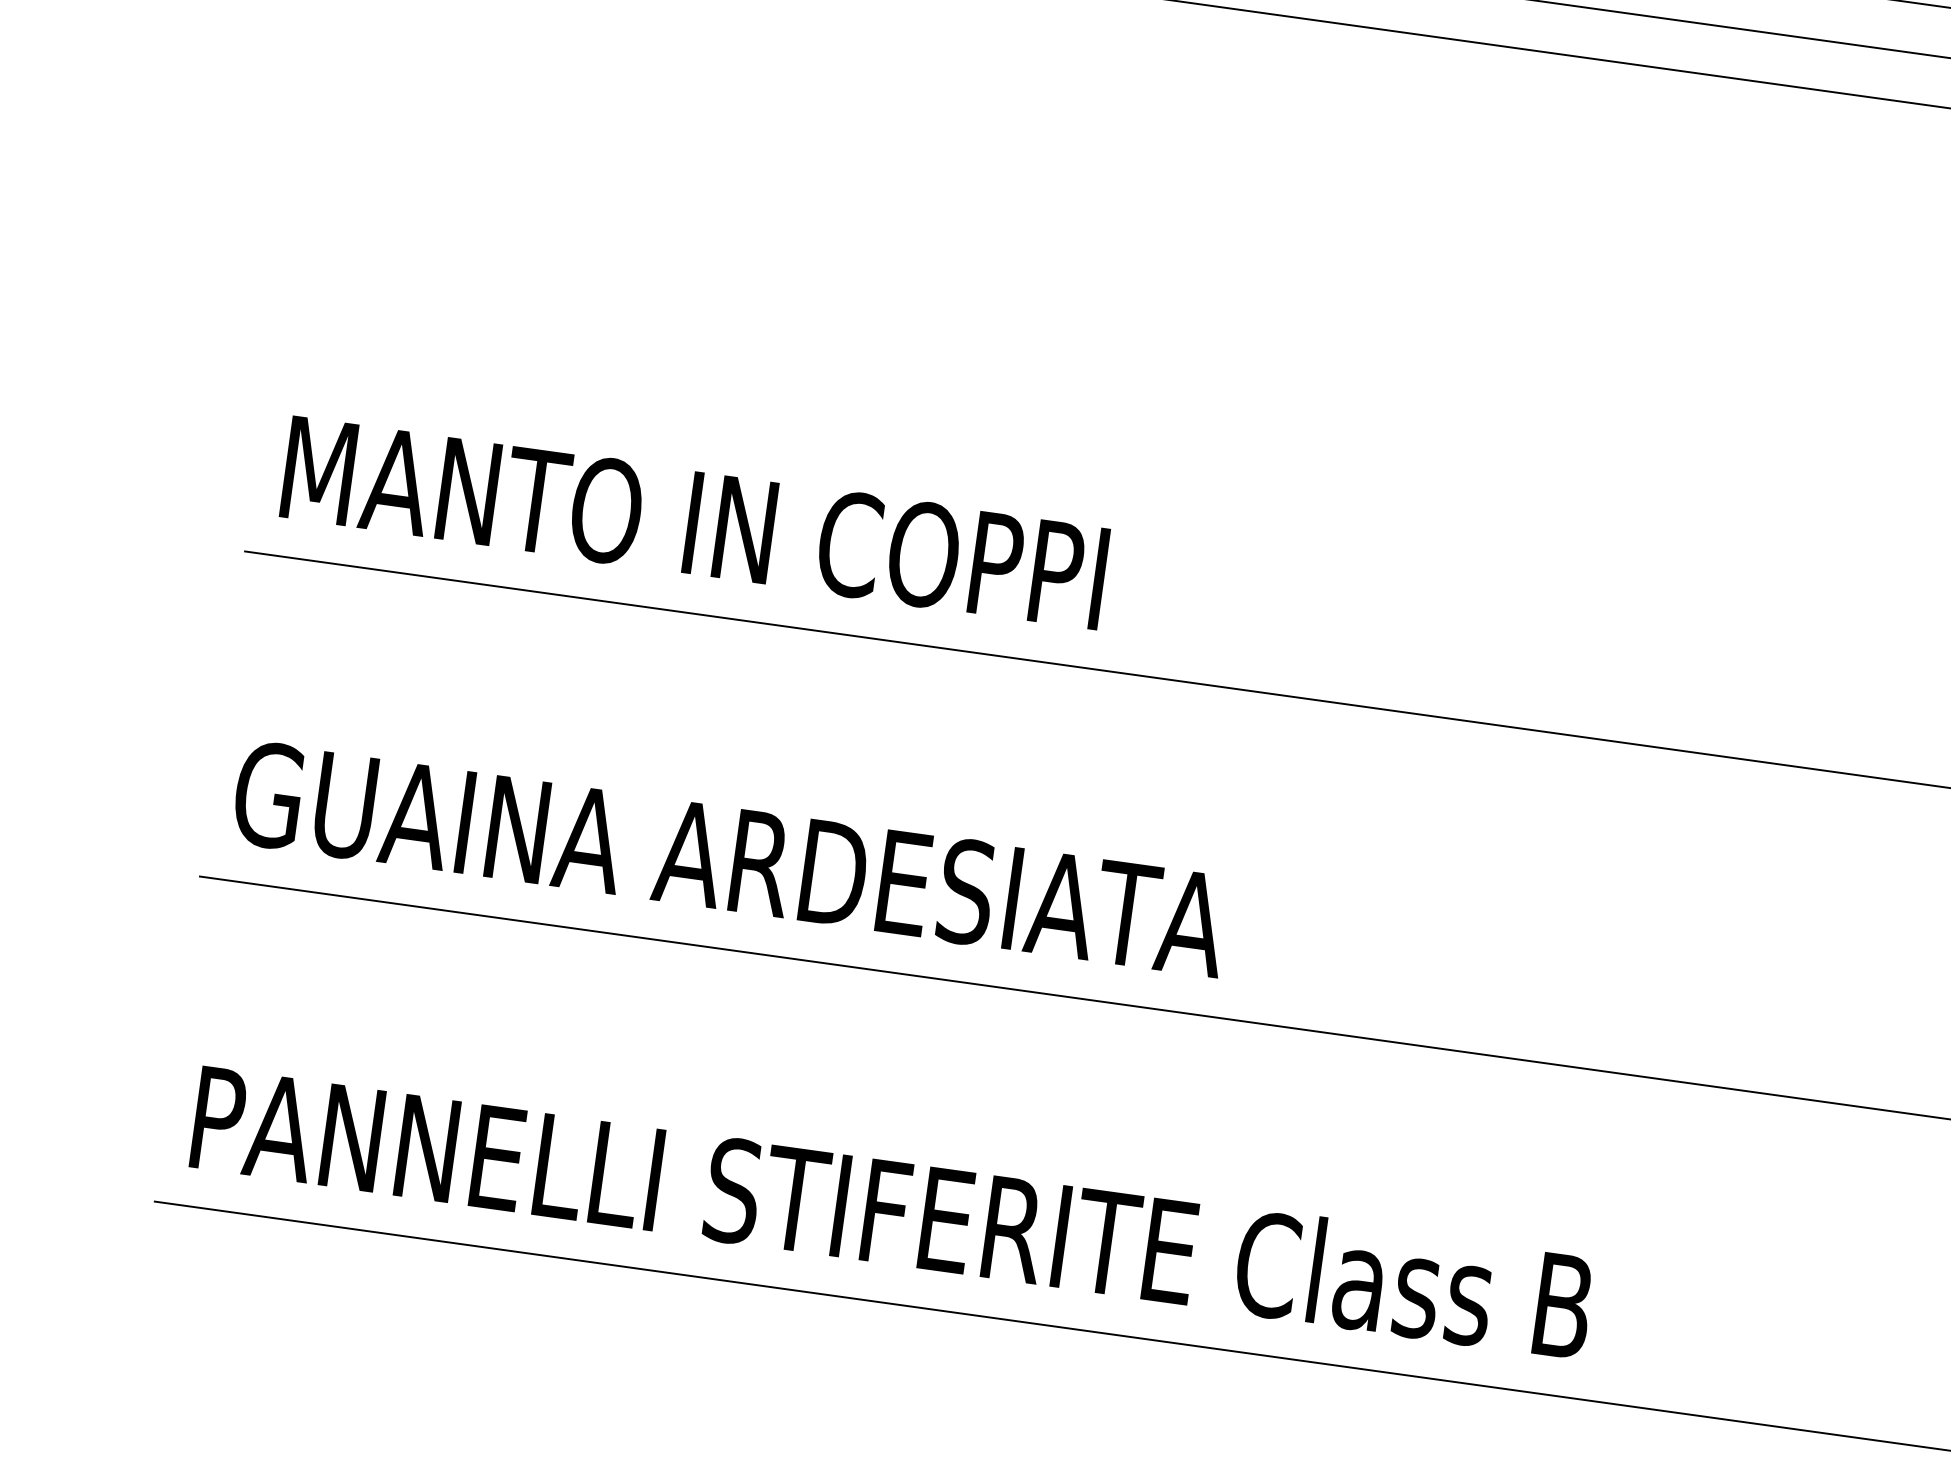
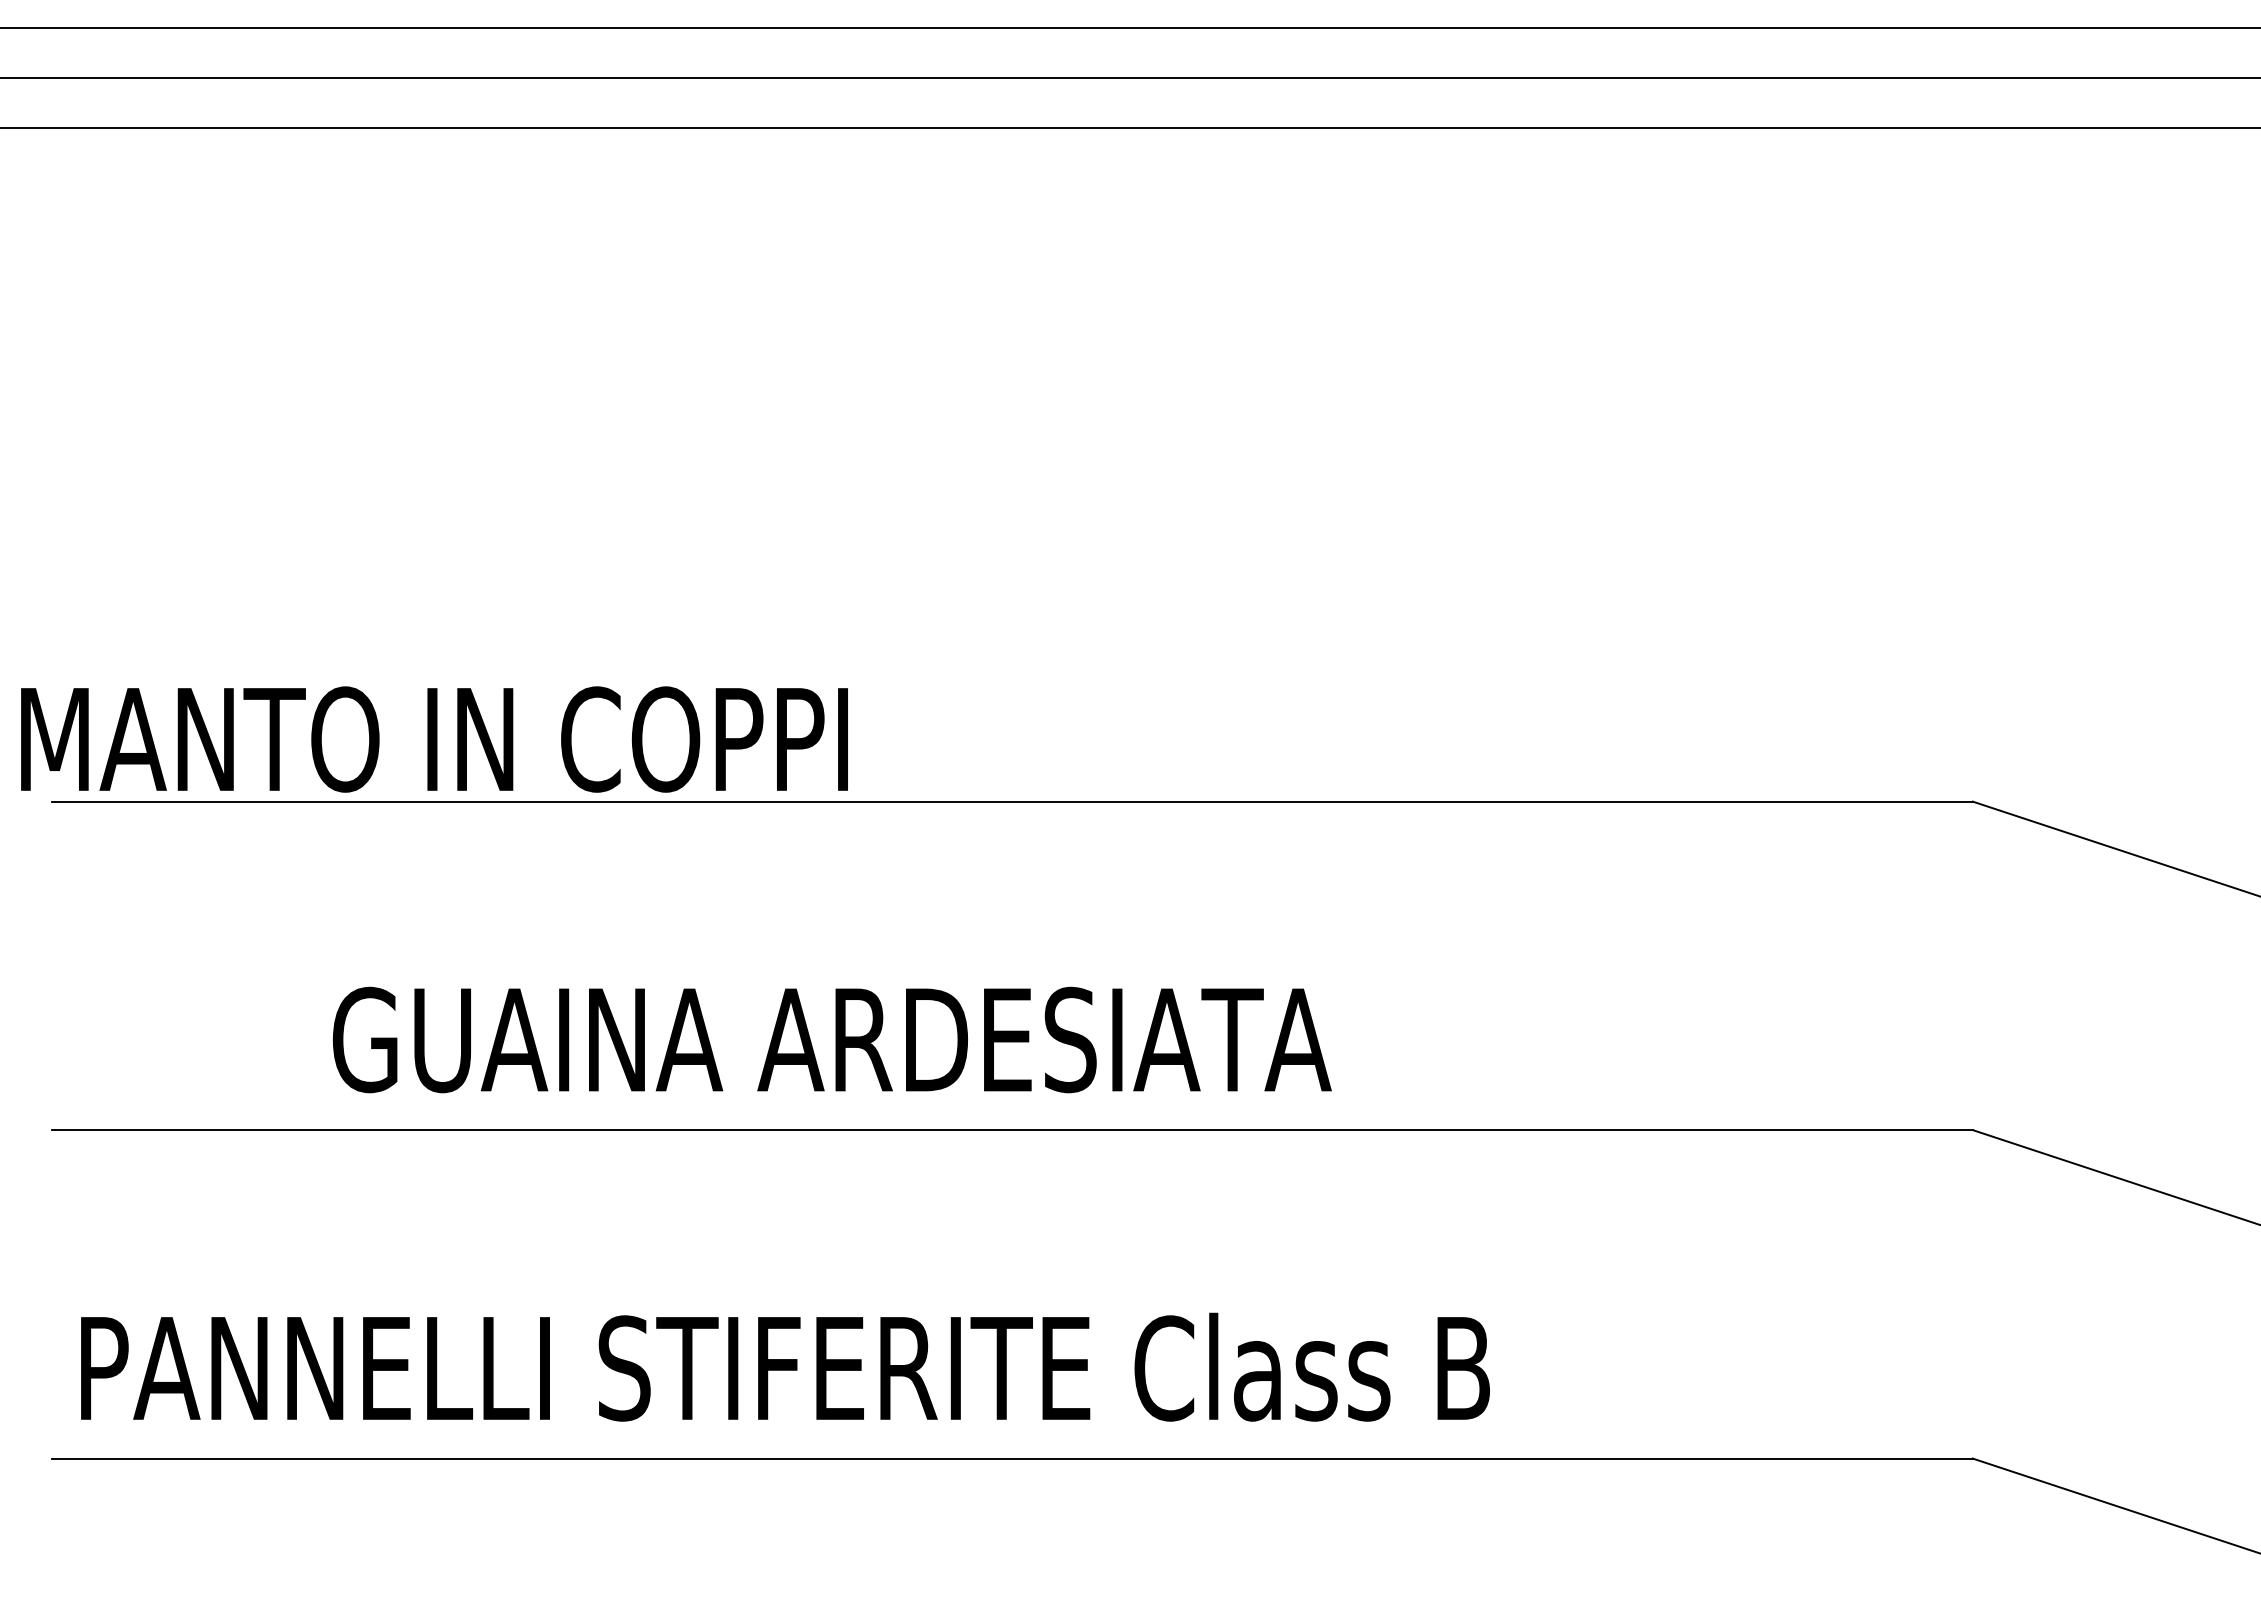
text: (694, 522) -> (434, 739), moved
text: (729, 858) -> (831, 1039), moved

